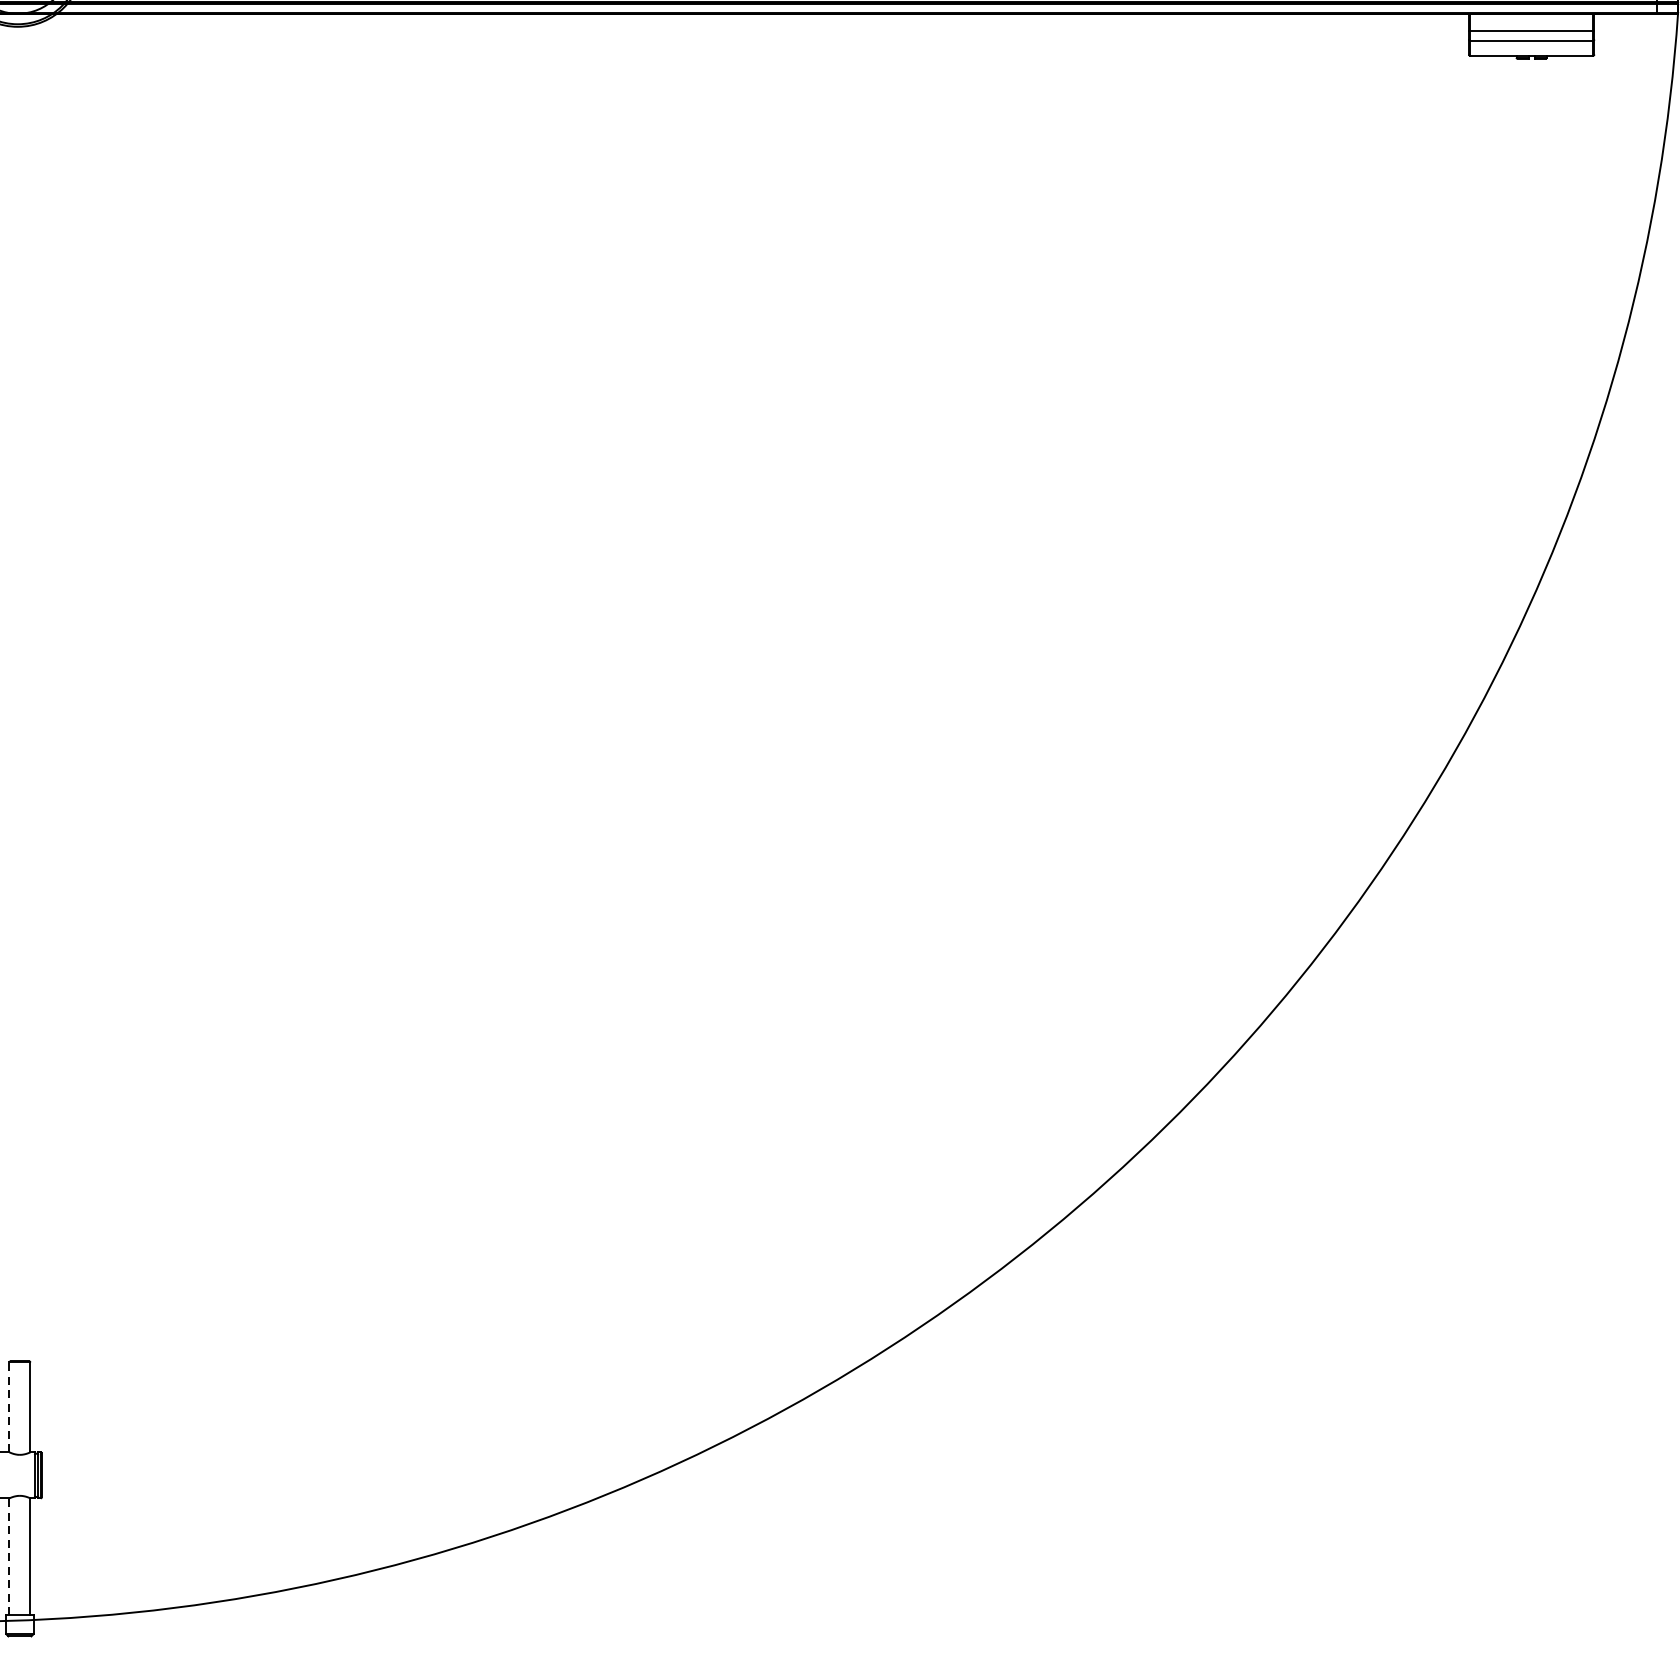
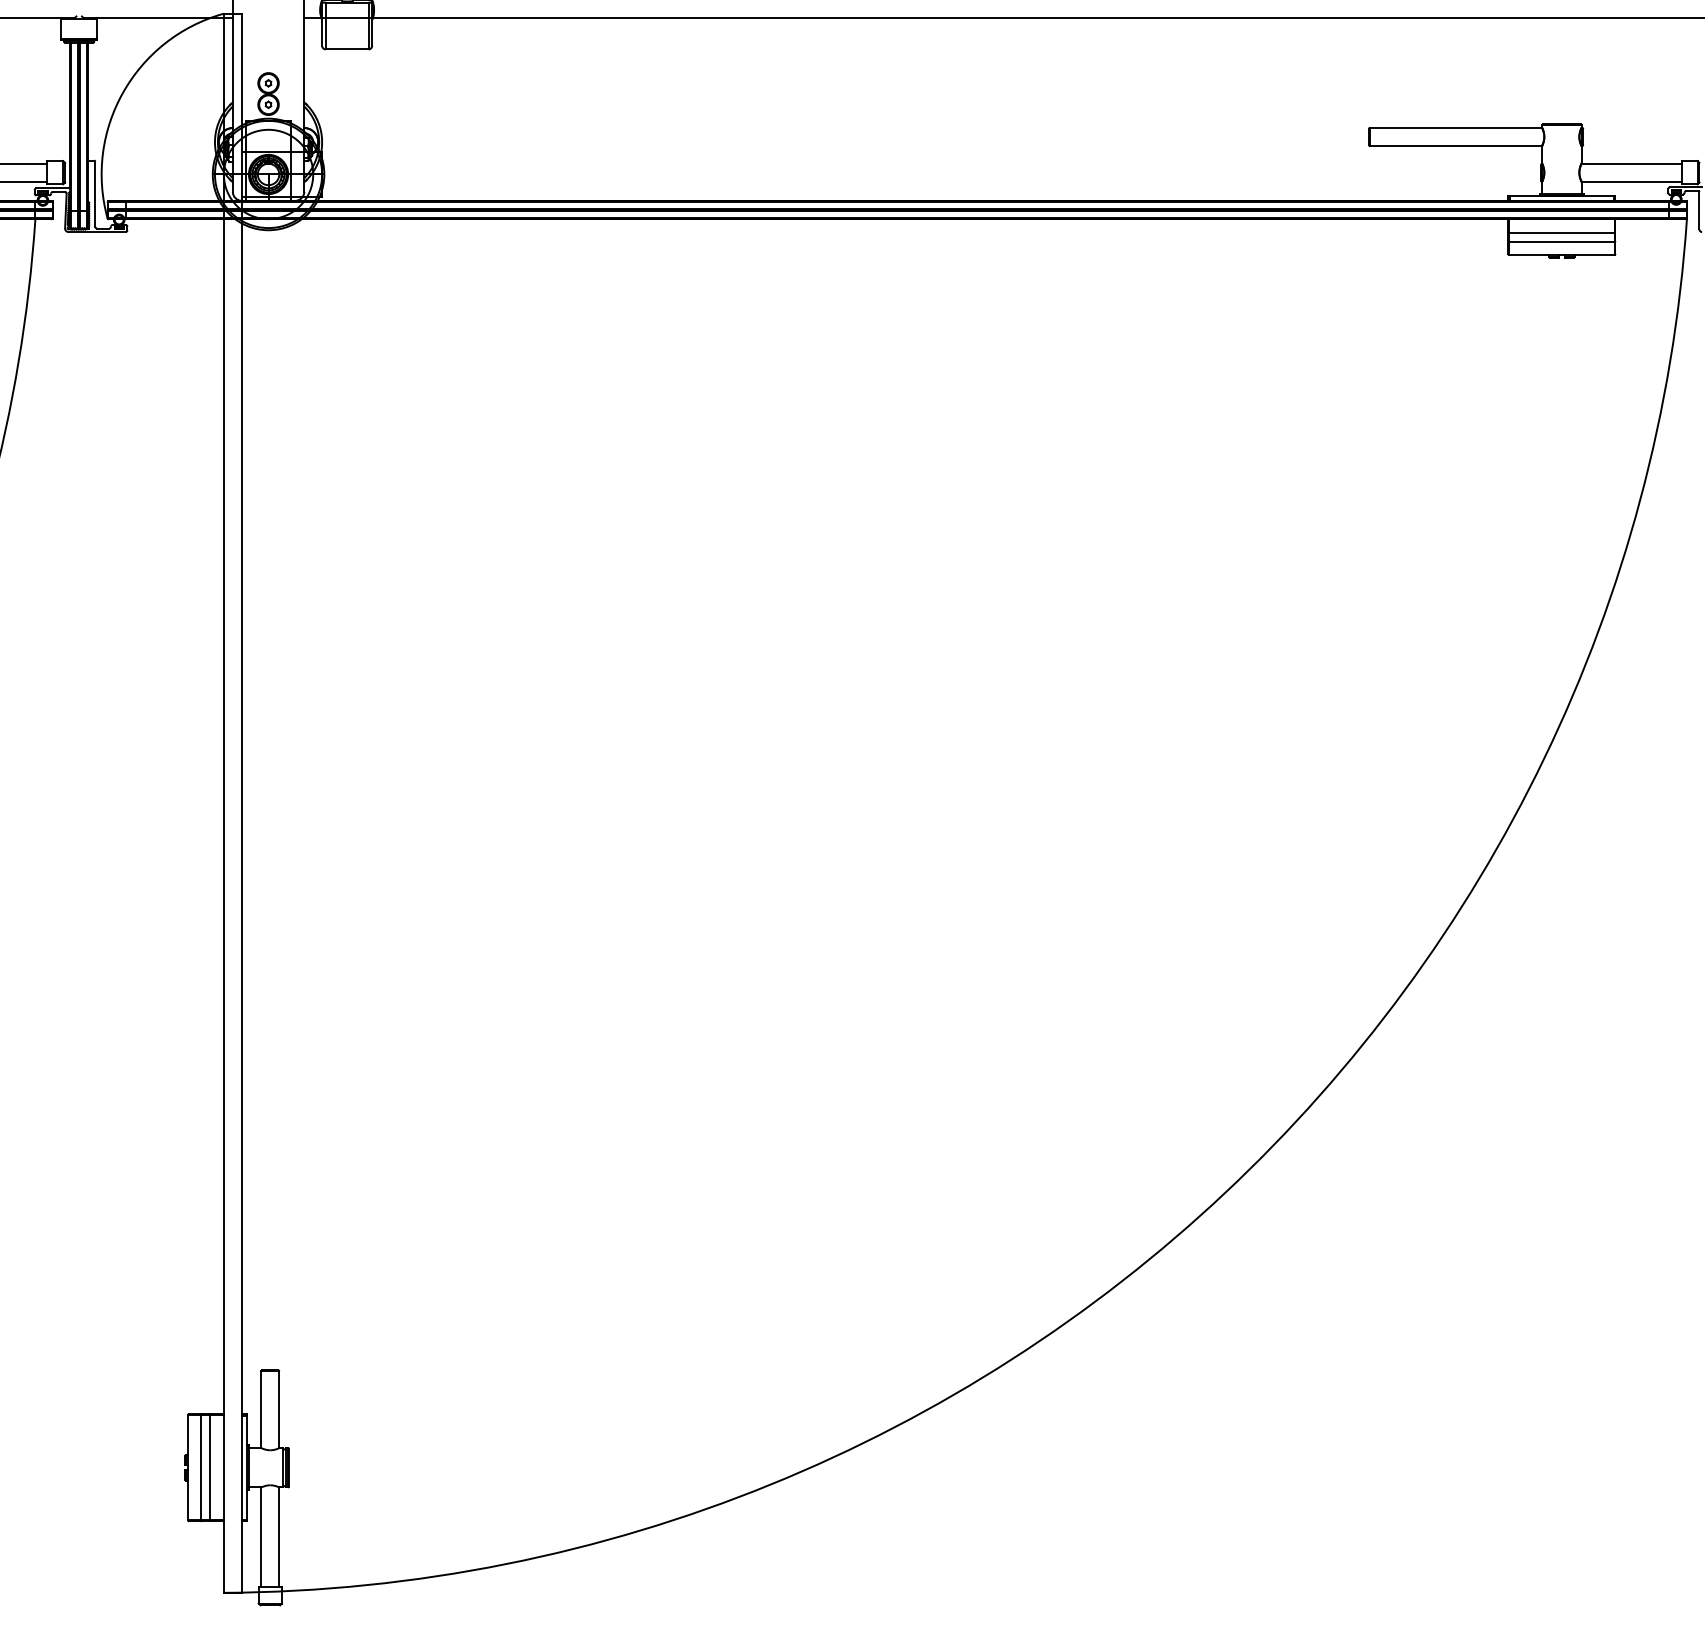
line: (9, 1407) -> (261, 1409), dashed -> solid
line: (9, 1555) -> (261, 1536), dashed -> solid

